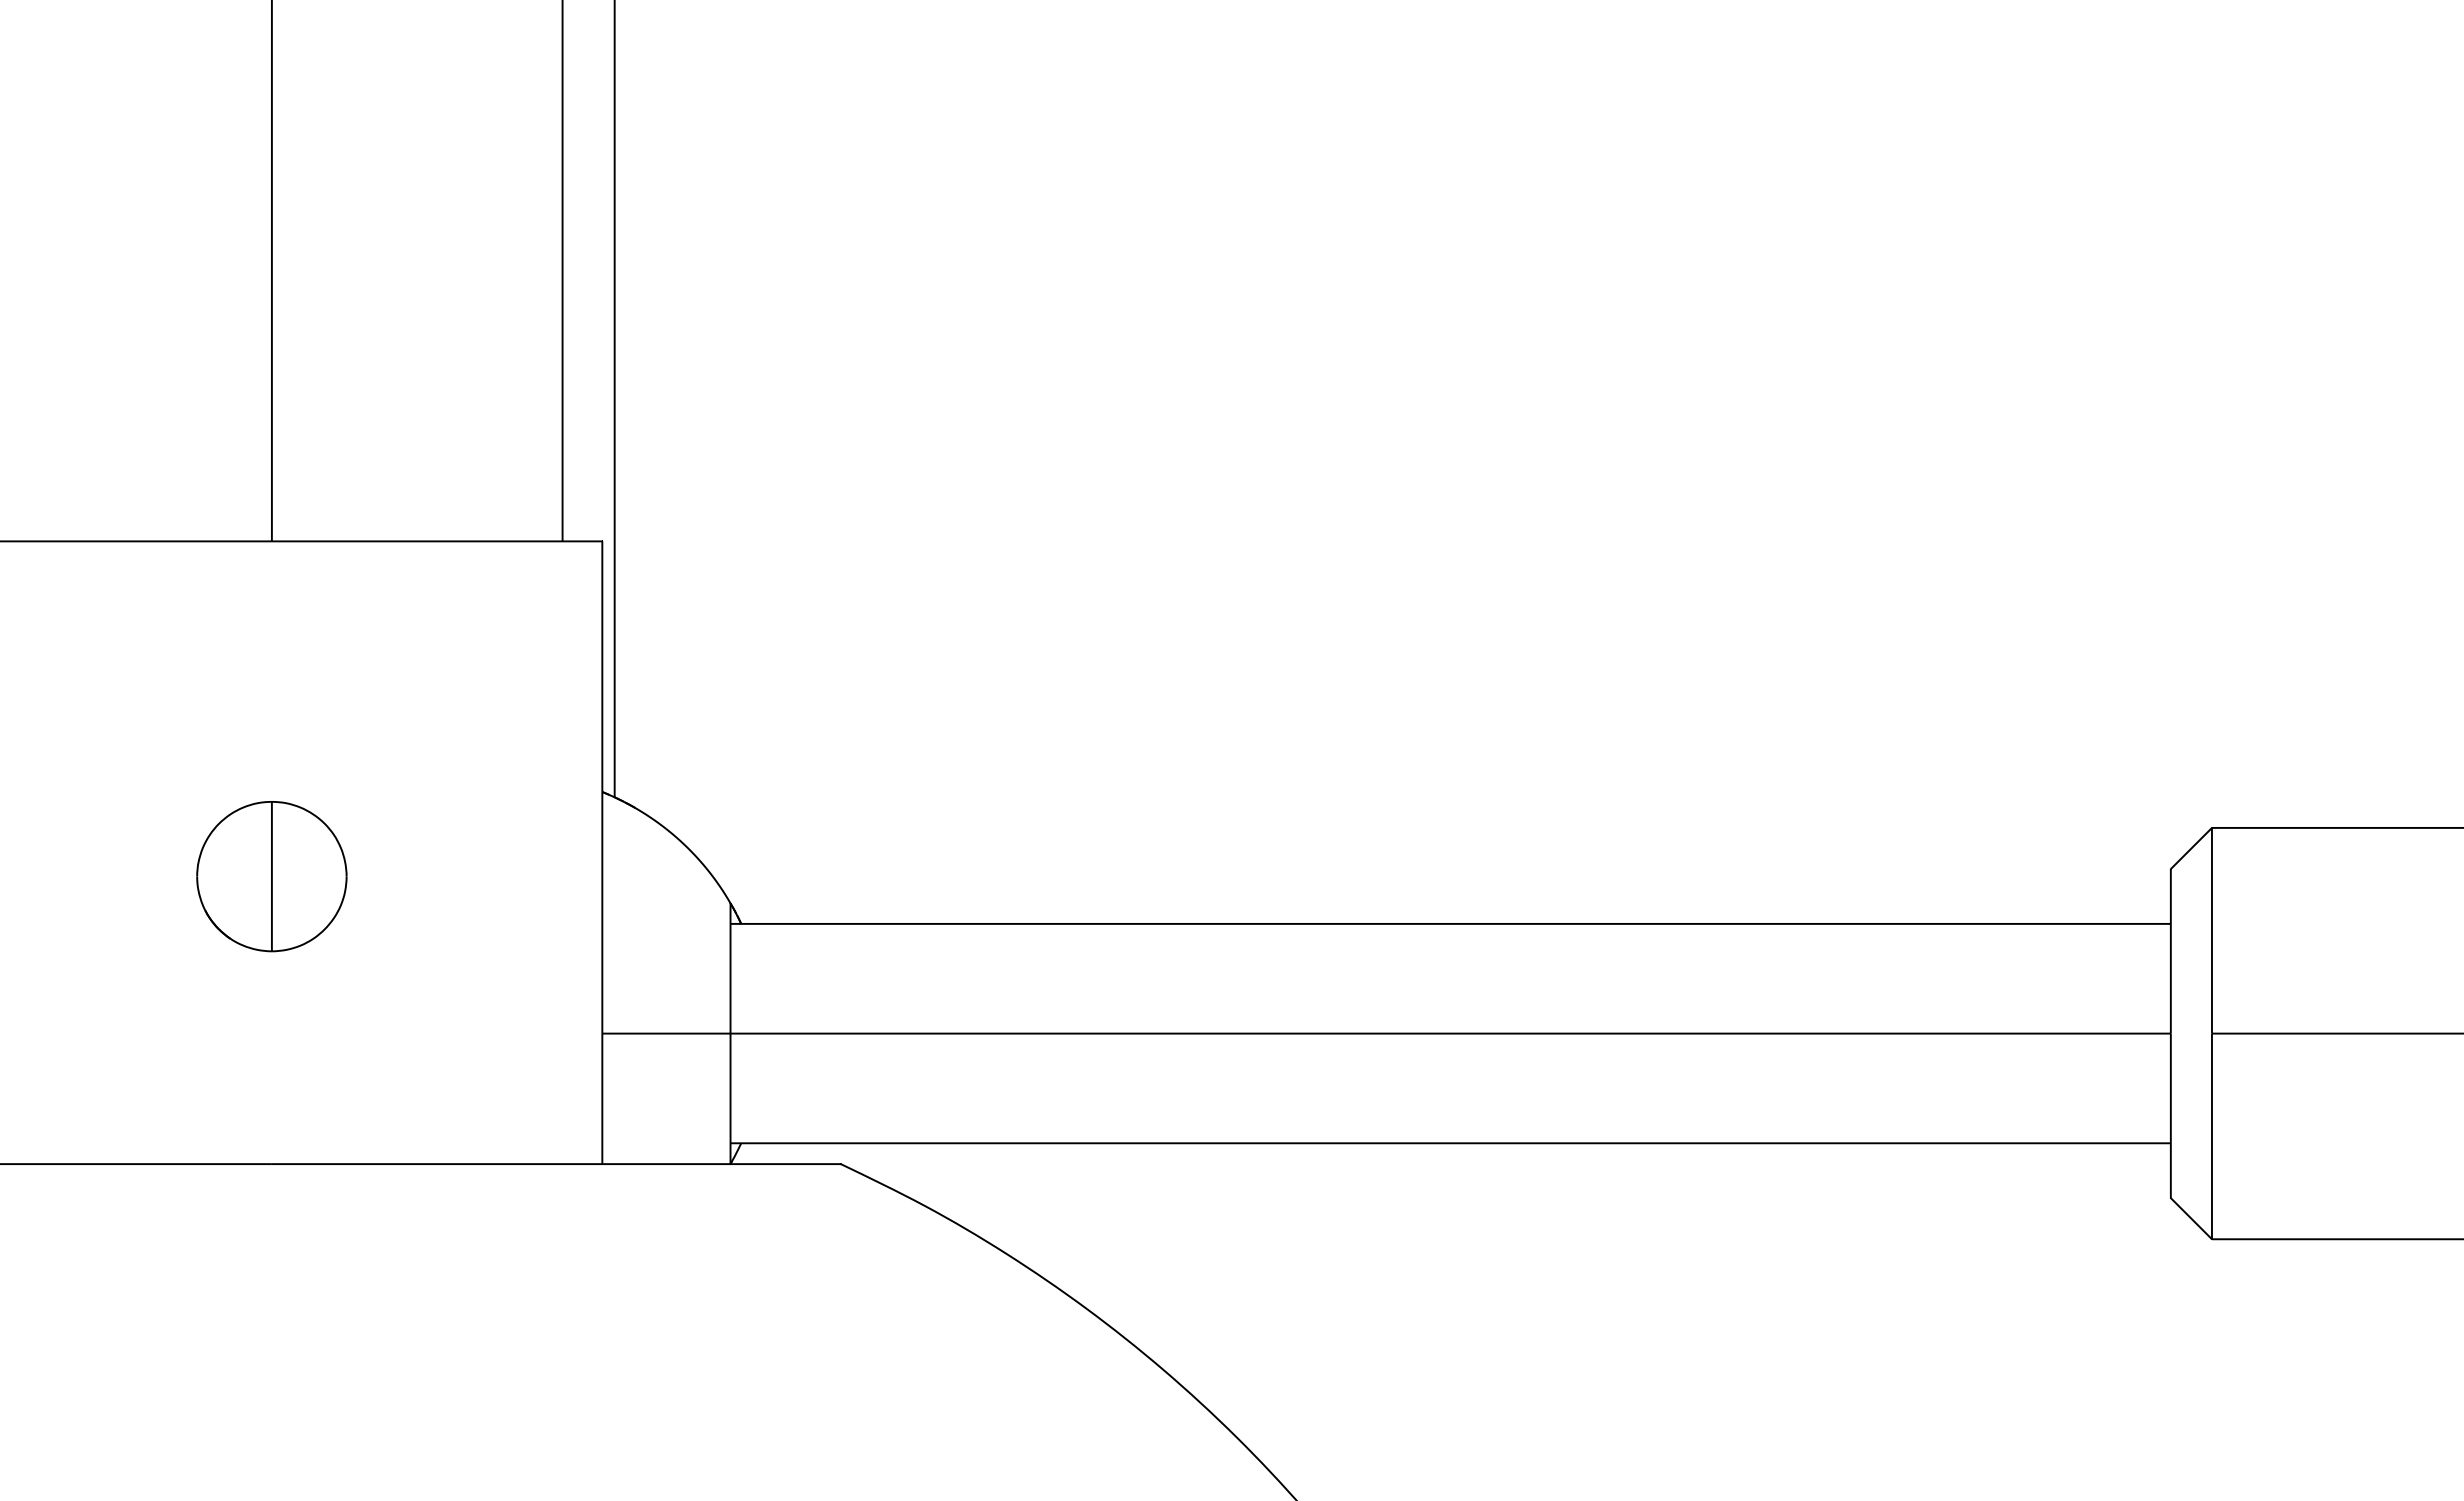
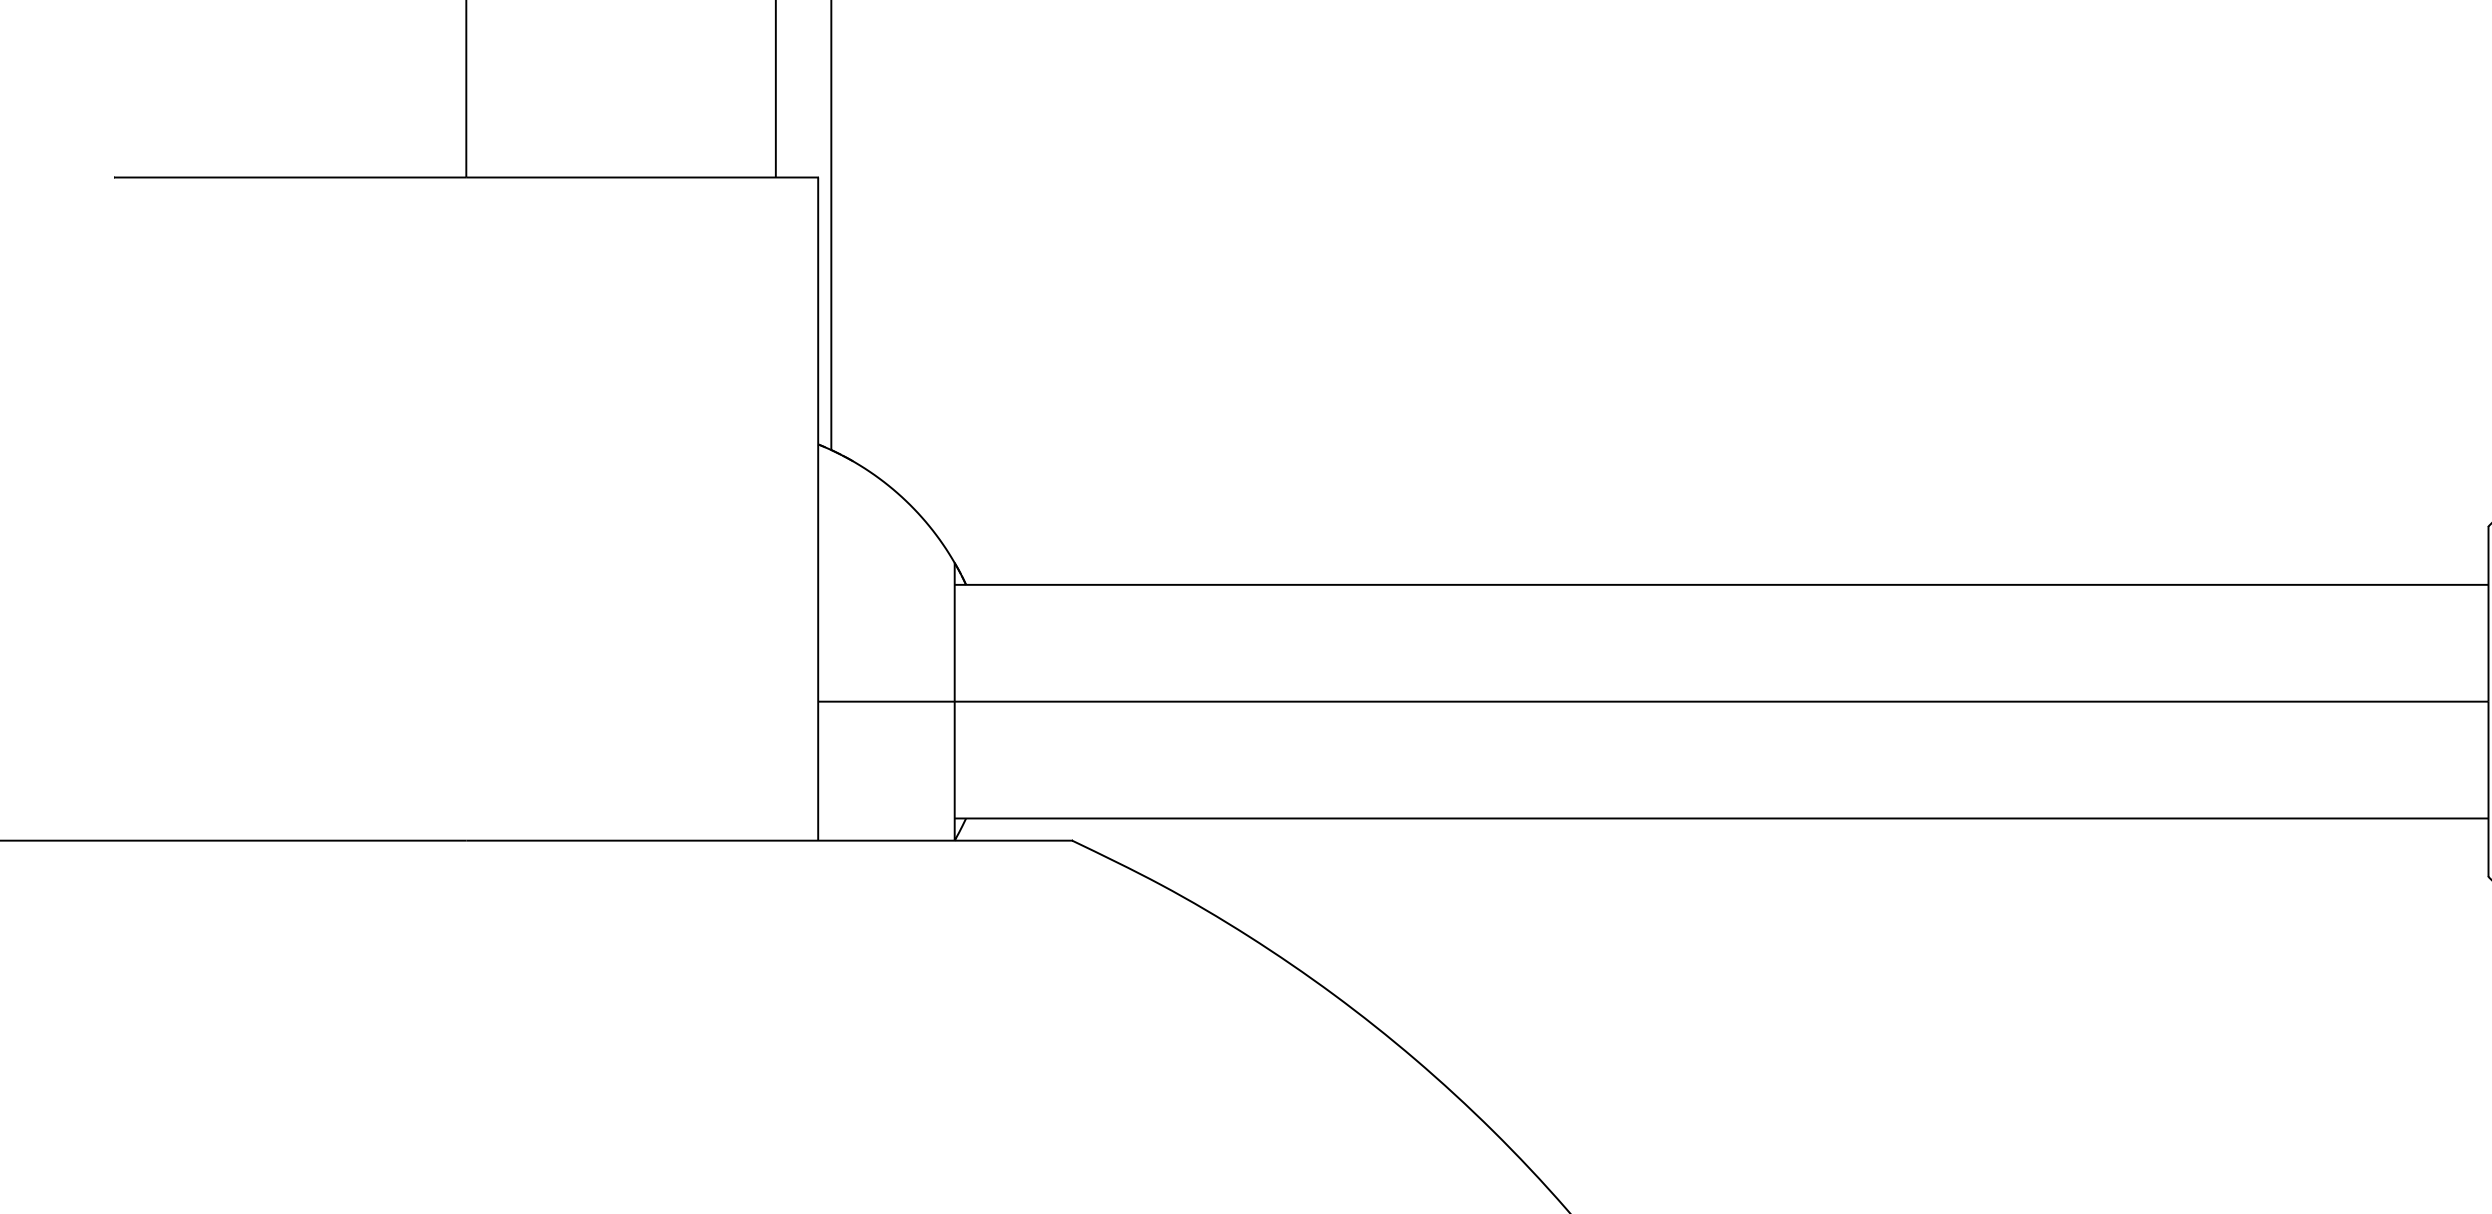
part: (271, 876) -> (465, 534), removed

